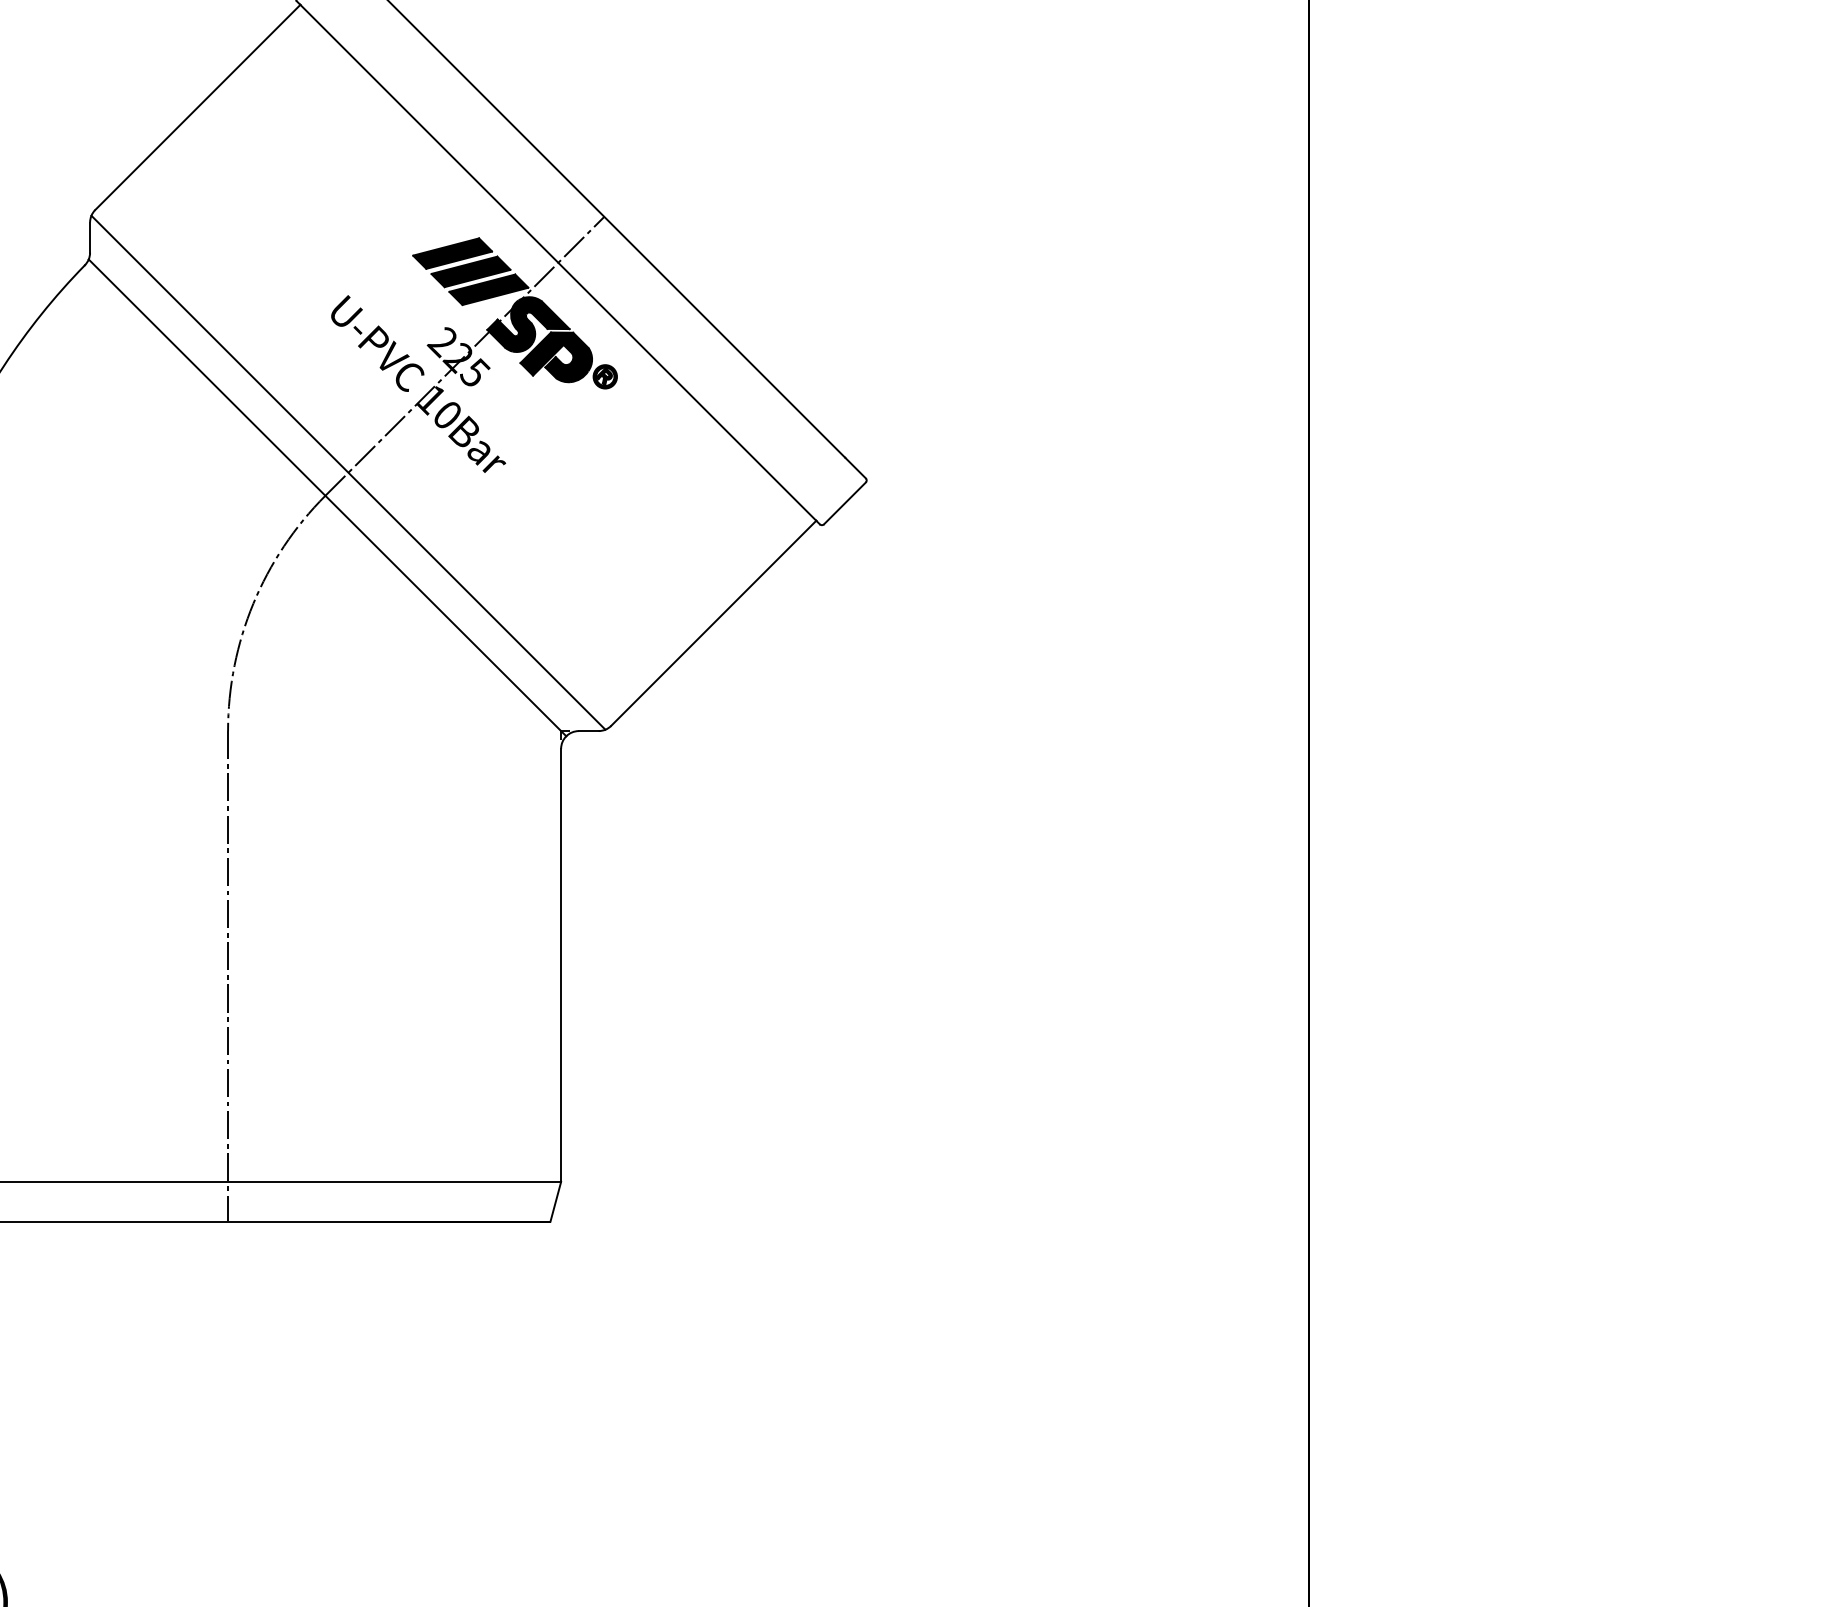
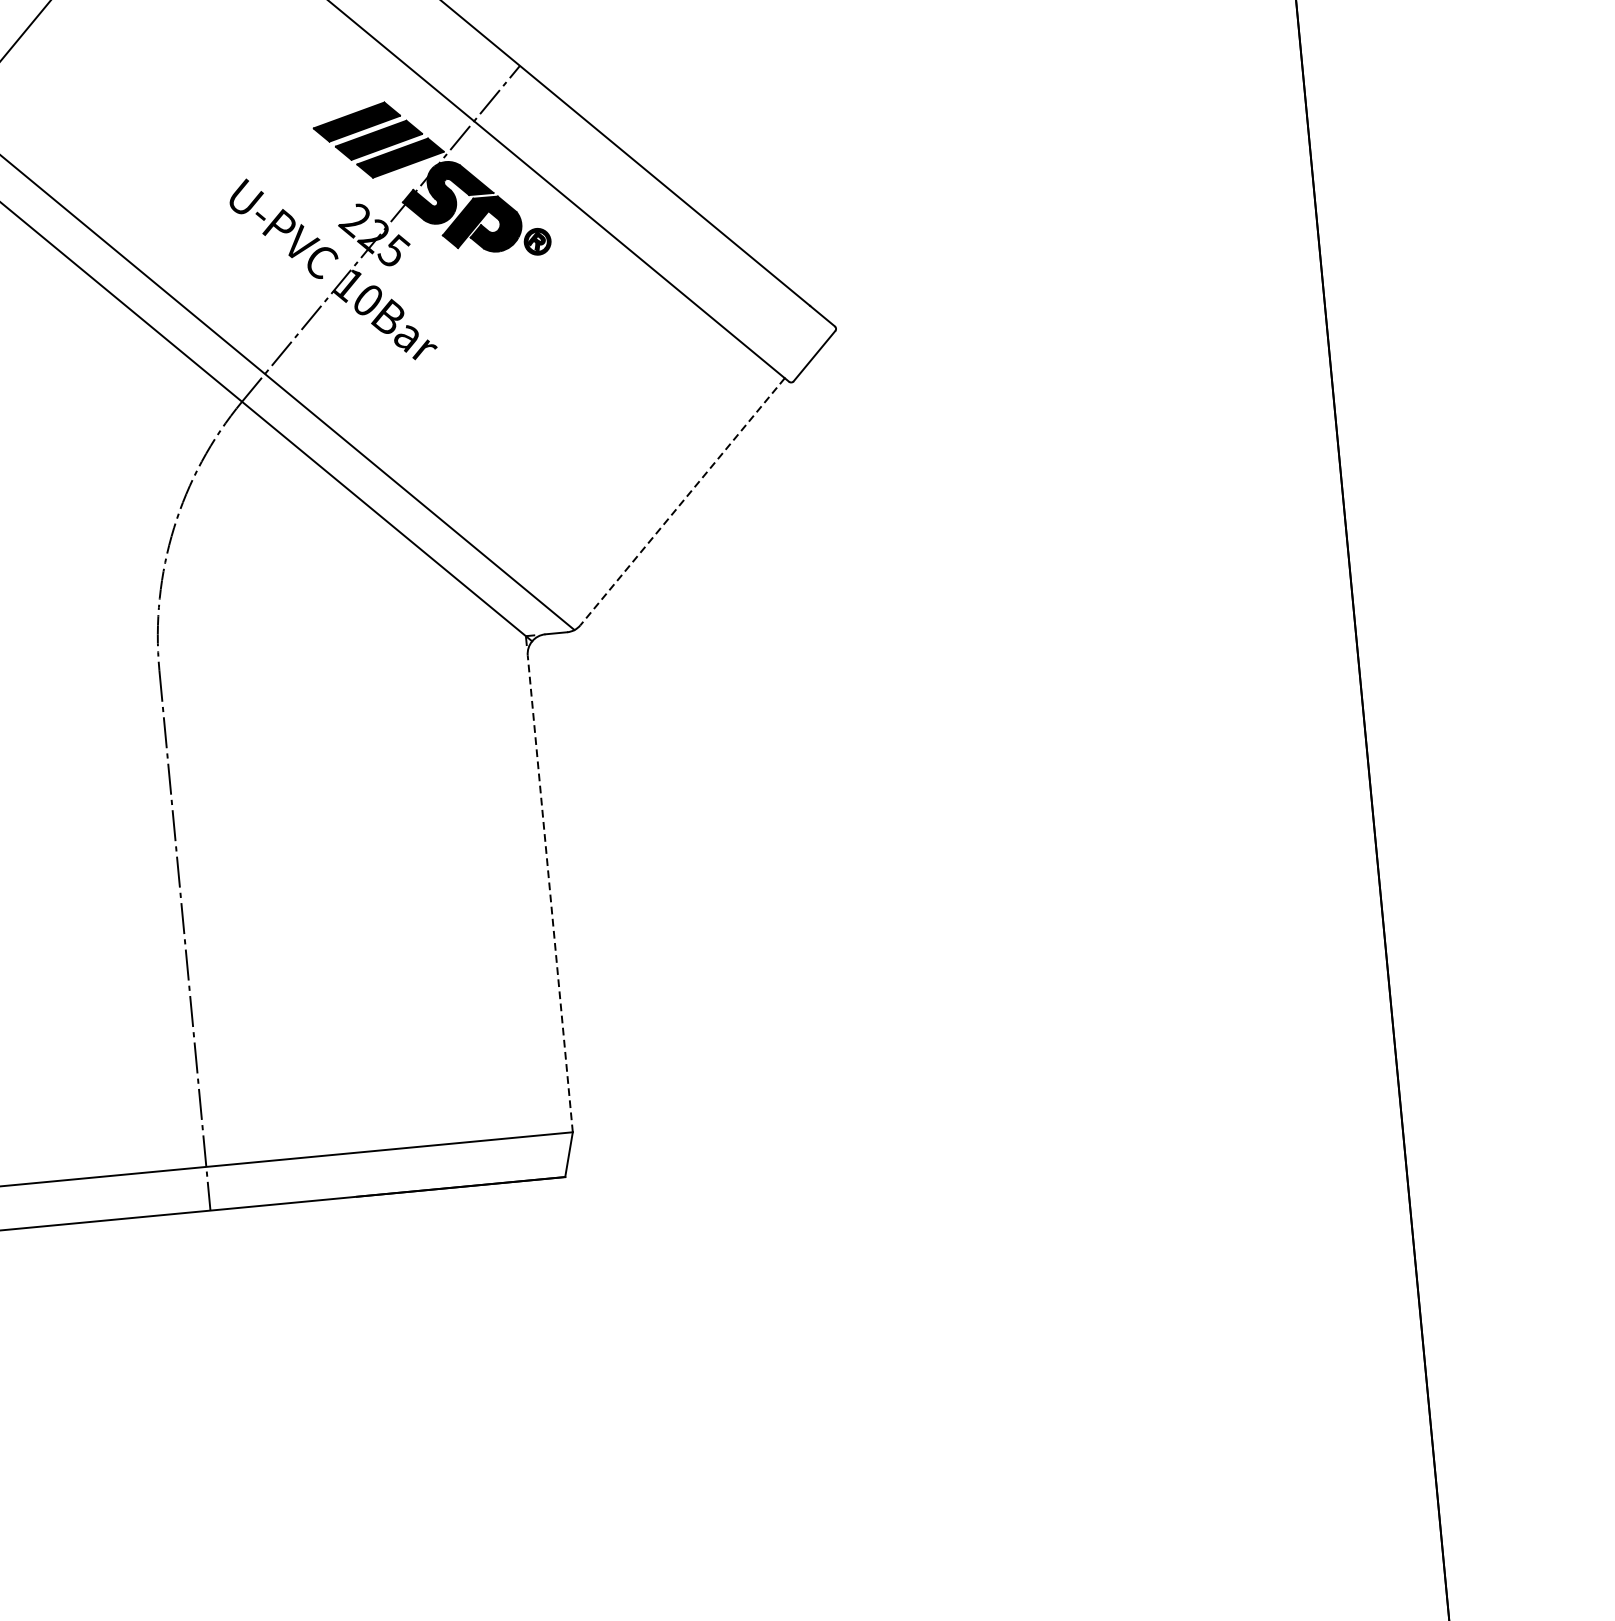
line: (713, 623) -> (682, 501), solid -> dashed
line: (561, 965) -> (550, 894), solid -> dashed

